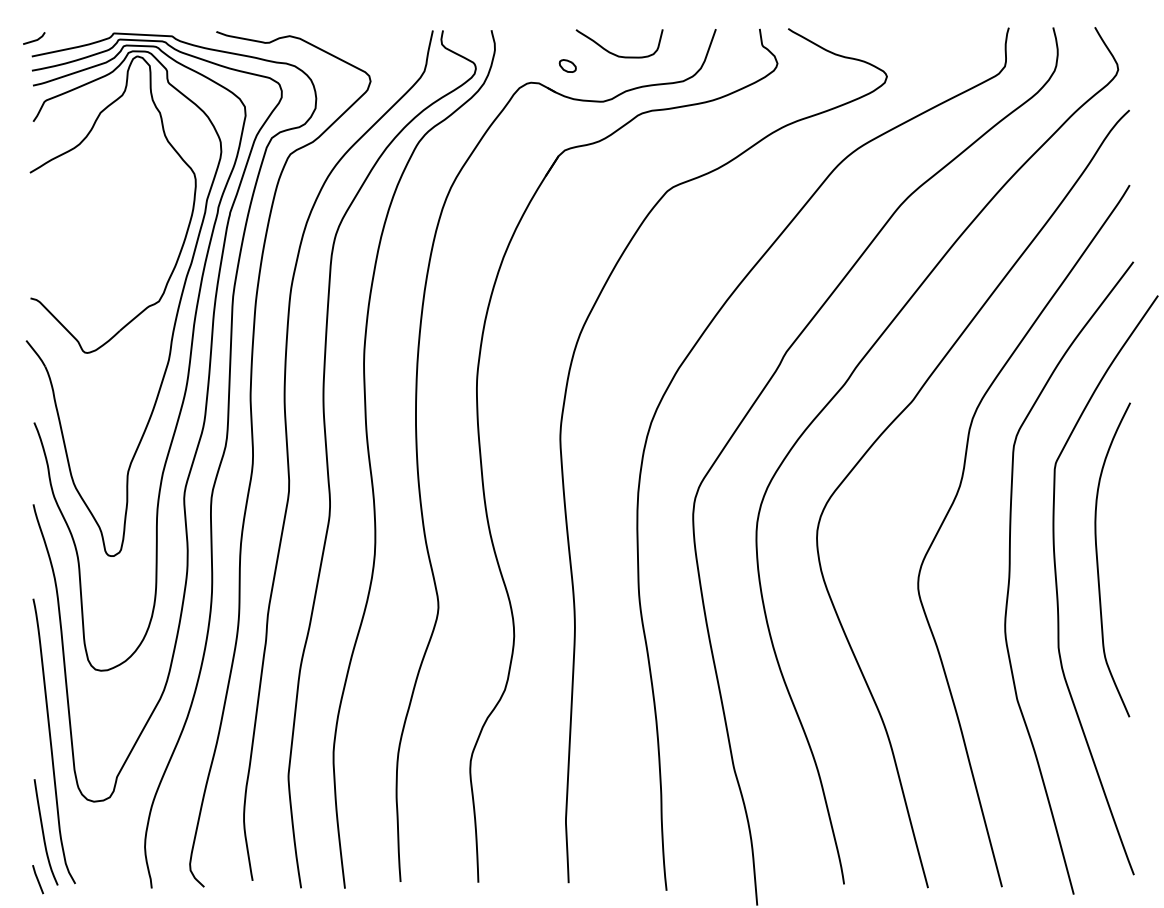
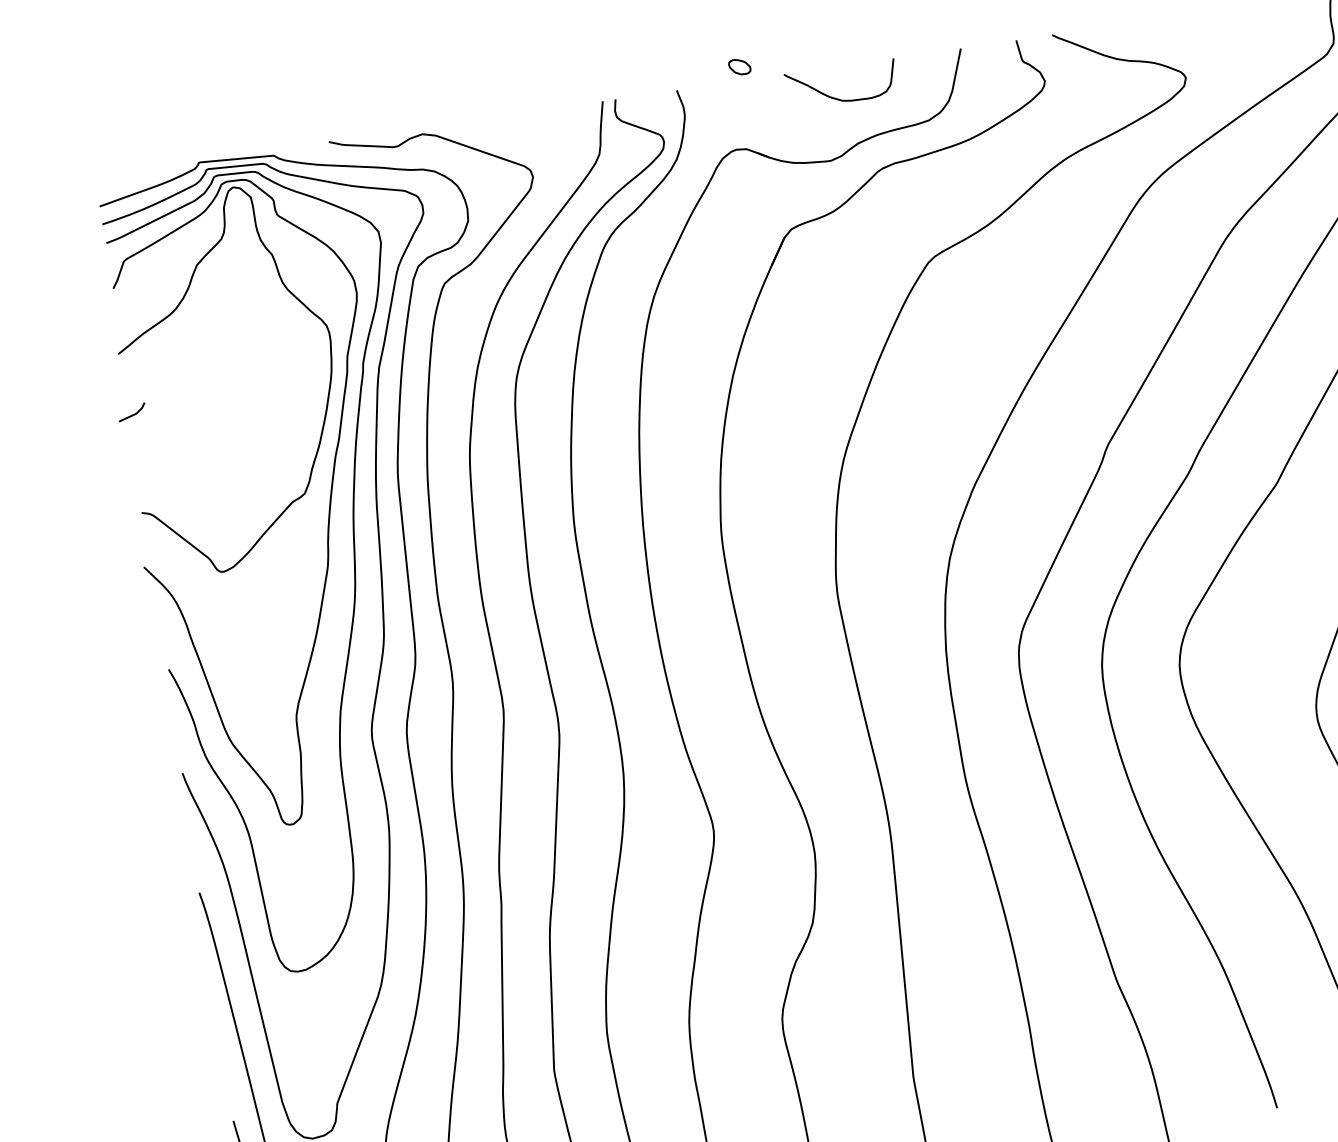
line: (34, 39) -> (132, 413), moved
part: (567, 65) -> (739, 66), moved

